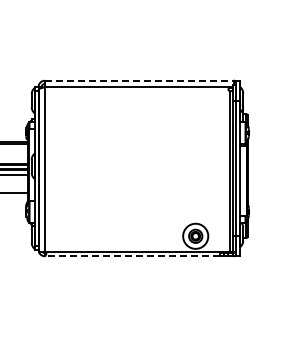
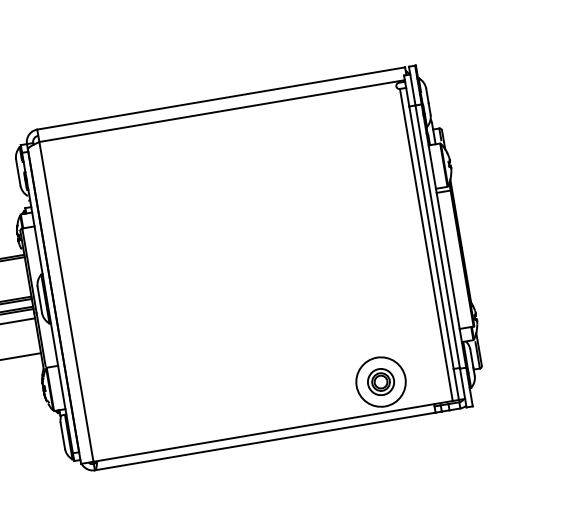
line: (139, 80) -> (220, 98), dashed -> solid
line: (132, 256) -> (264, 442), dashed -> solid

